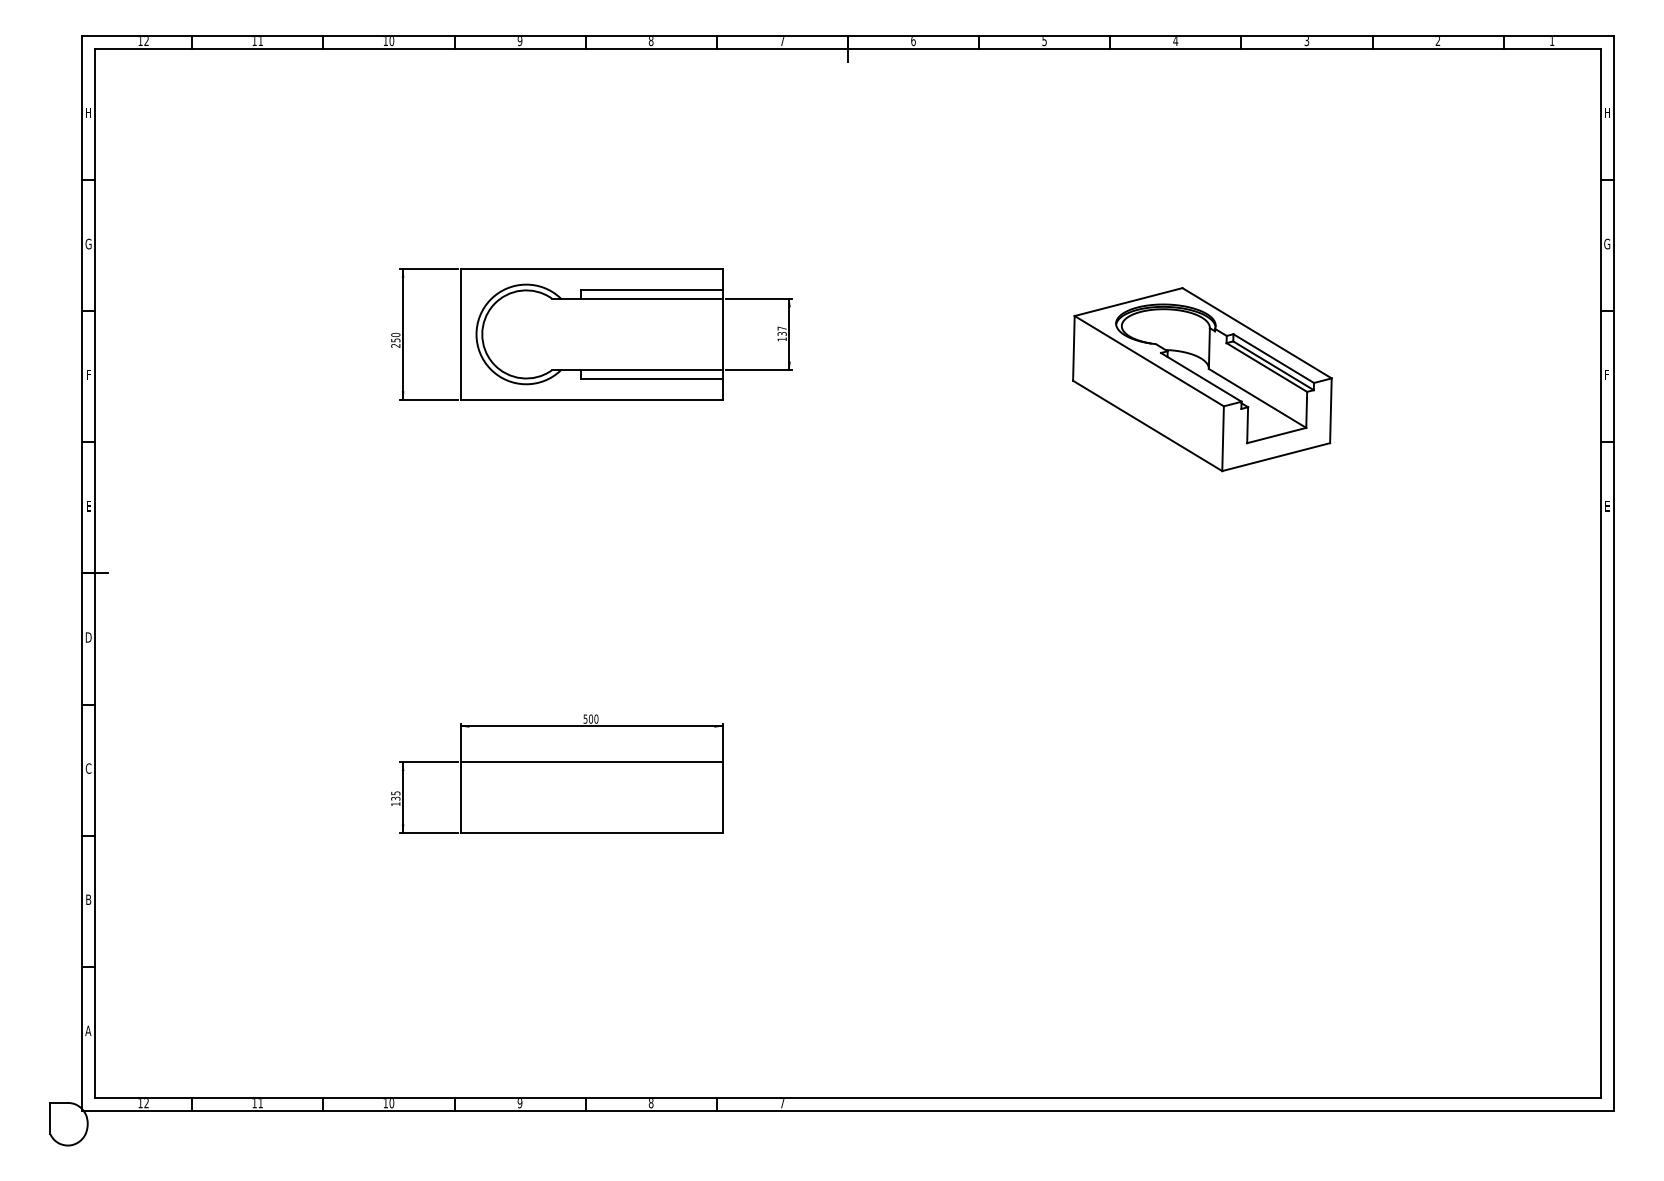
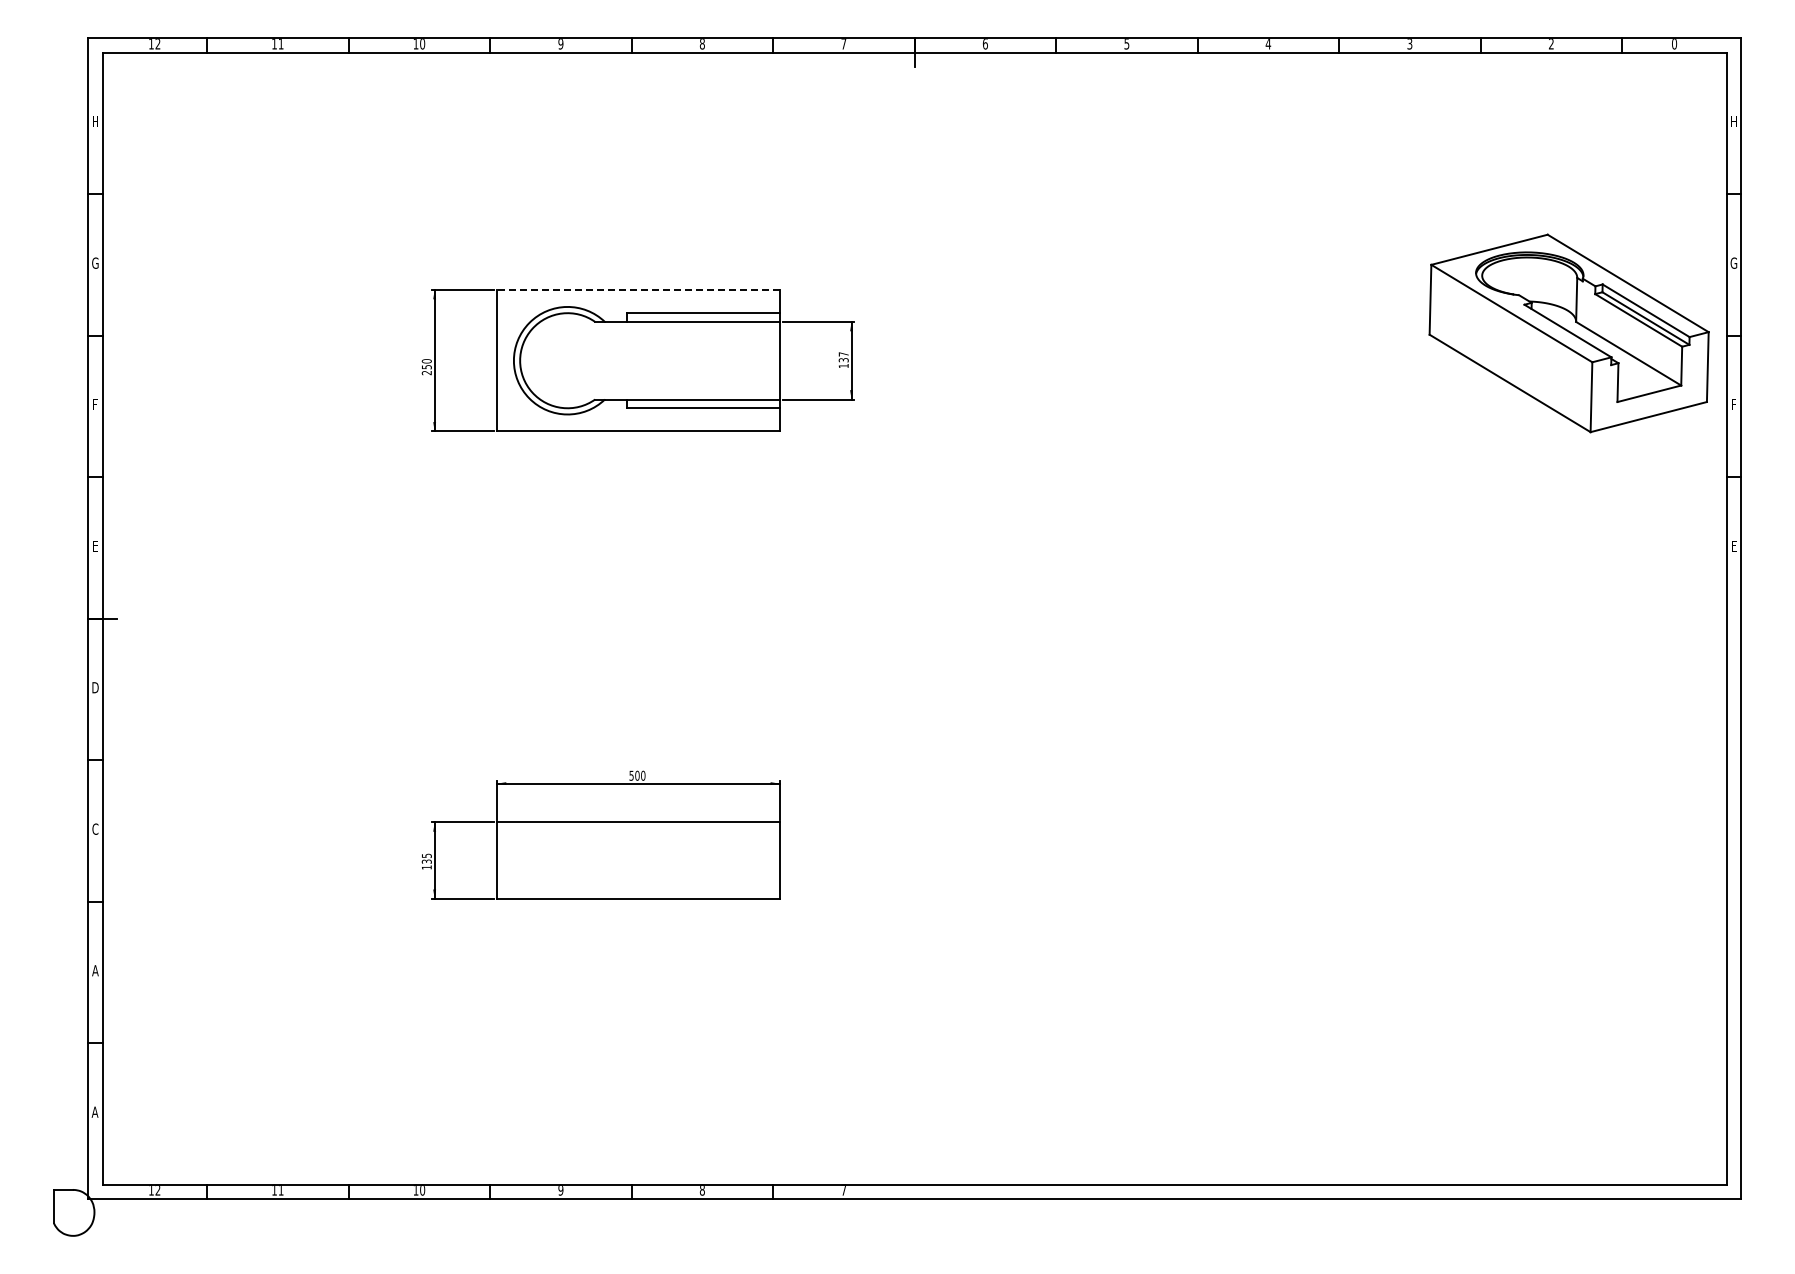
text: (1552, 41) -> (1674, 44), 1 -> 0
line: (591, 268) -> (637, 289), solid -> dashed
part: (1201, 379) -> (1568, 333), moved
text: (88, 899) -> (95, 970), B -> A

